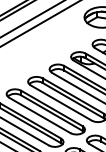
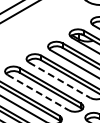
line: (61, 103) -> (59, 80), solid -> dashed
line: (40, 115) -> (38, 92), solid -> dashed

